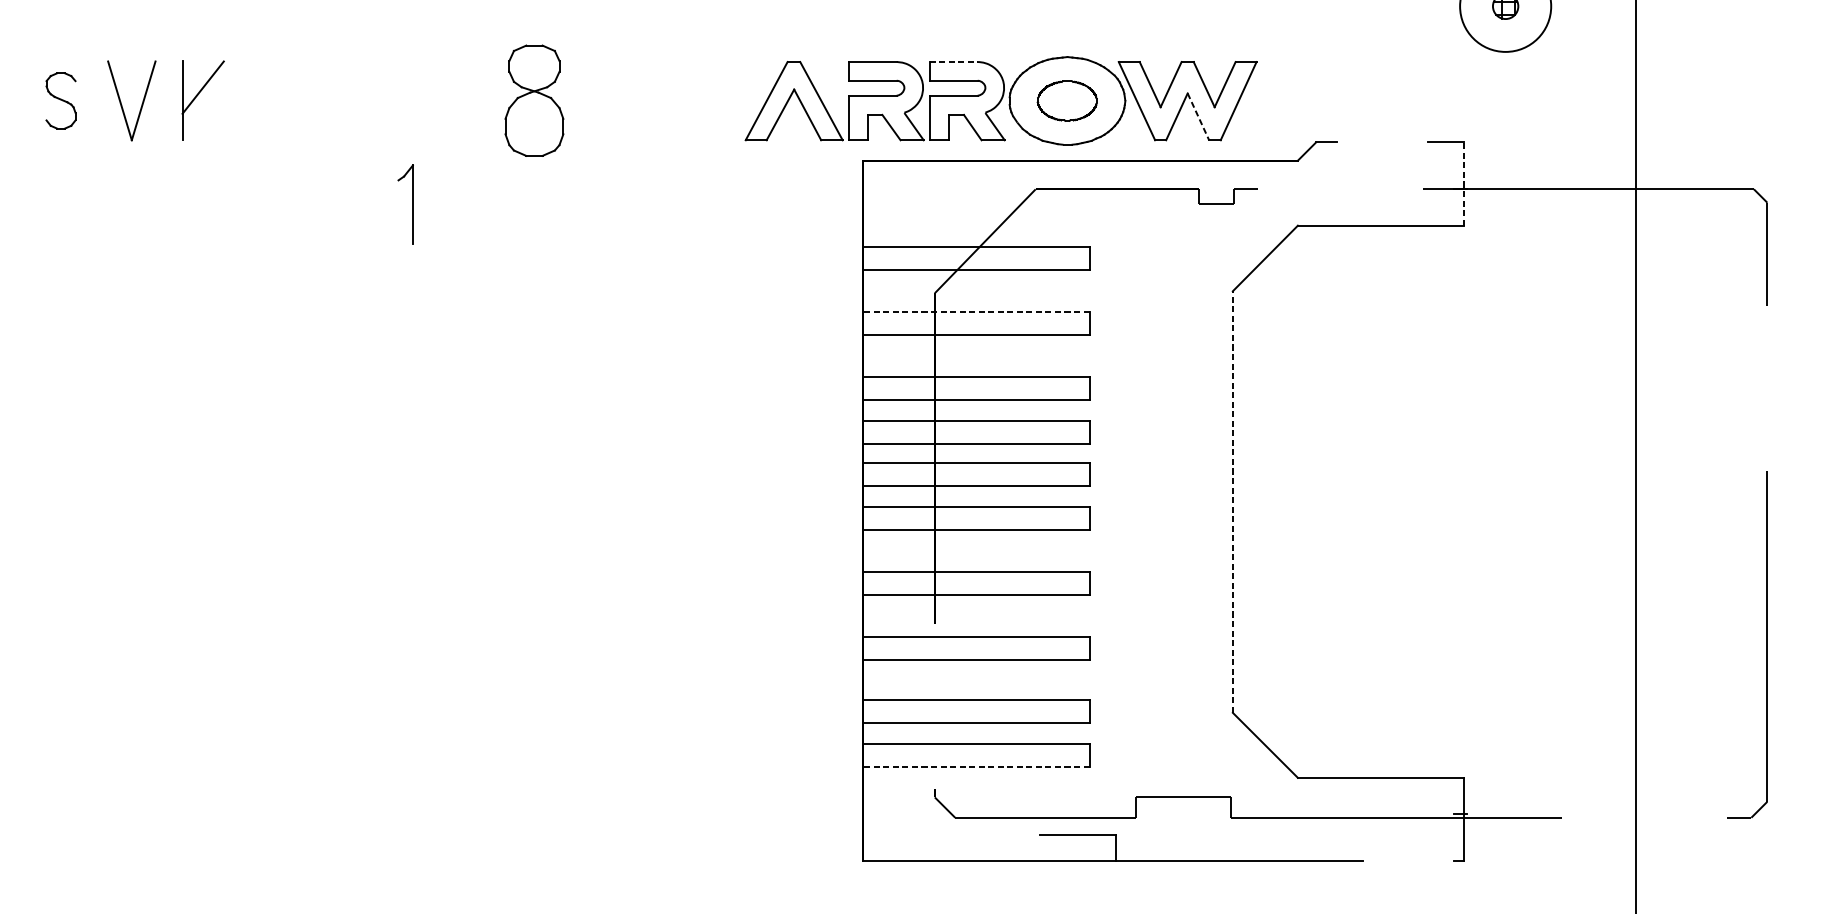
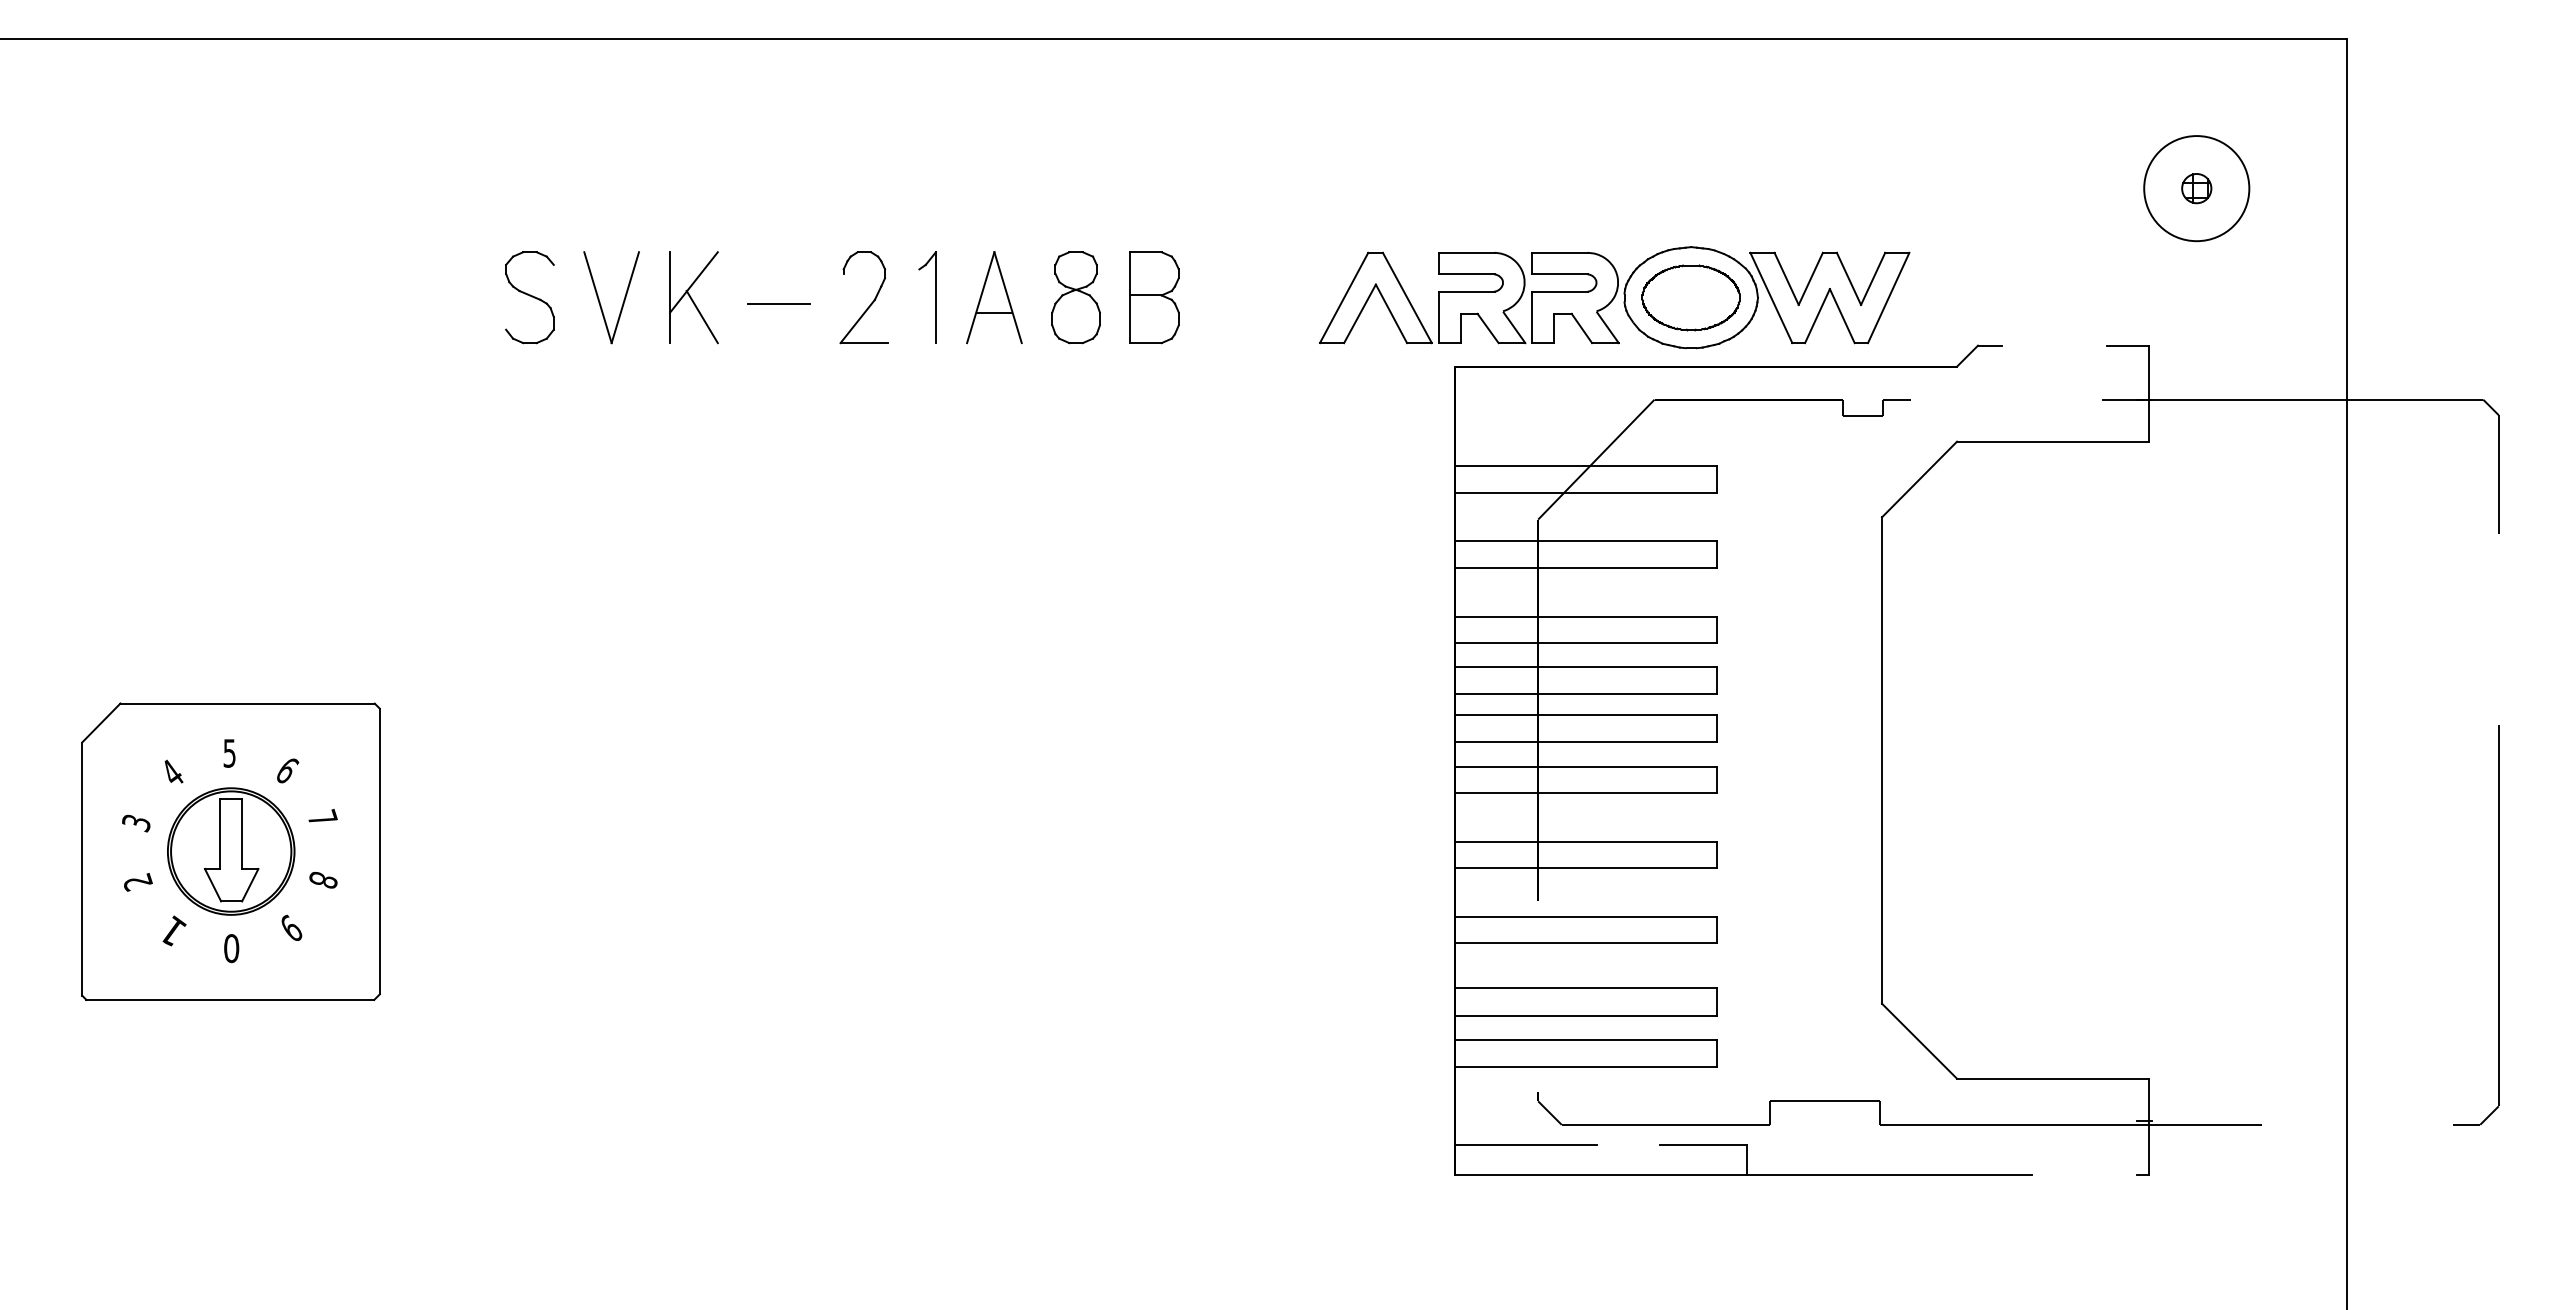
line: (954, 61) -> (1560, 252), dashed -> solid
part: (60, 100) -> (529, 297), size x1.43
part: (463, 100) -> (994, 297), added
part: (533, 100) -> (1075, 297), size x0.71
part: (602, 100) -> (1154, 297), added
part: (1066, 100) -> (1690, 297), size x1.43
line: (277, 105) -> (779, 303), added
part: (356, 105) -> (870, 303), added
line: (209, 117) -> (701, 316), added
line: (1198, 117) -> (1842, 316), dashed -> solid
line: (1464, 183) -> (2149, 393), dashed -> solid
part: (412, 204) -> (935, 297), moved
line: (976, 311) -> (1586, 540), dashed -> solid
line: (1233, 502) -> (1882, 760), dashed -> solid
line: (976, 767) -> (1586, 1066), dashed -> solid
line: (923, 834) -> (1525, 1144), added

